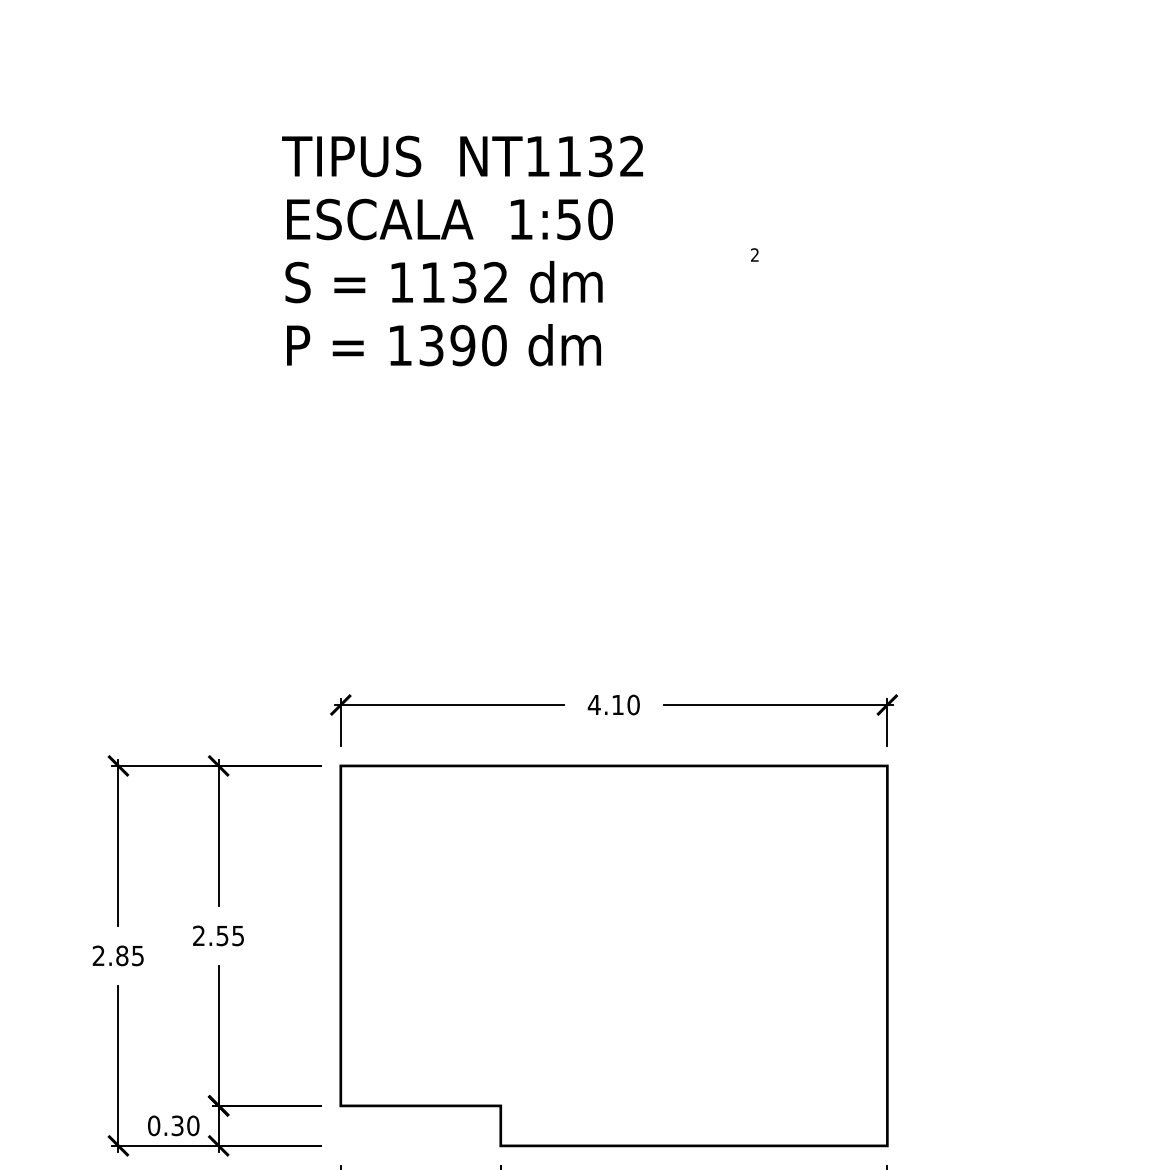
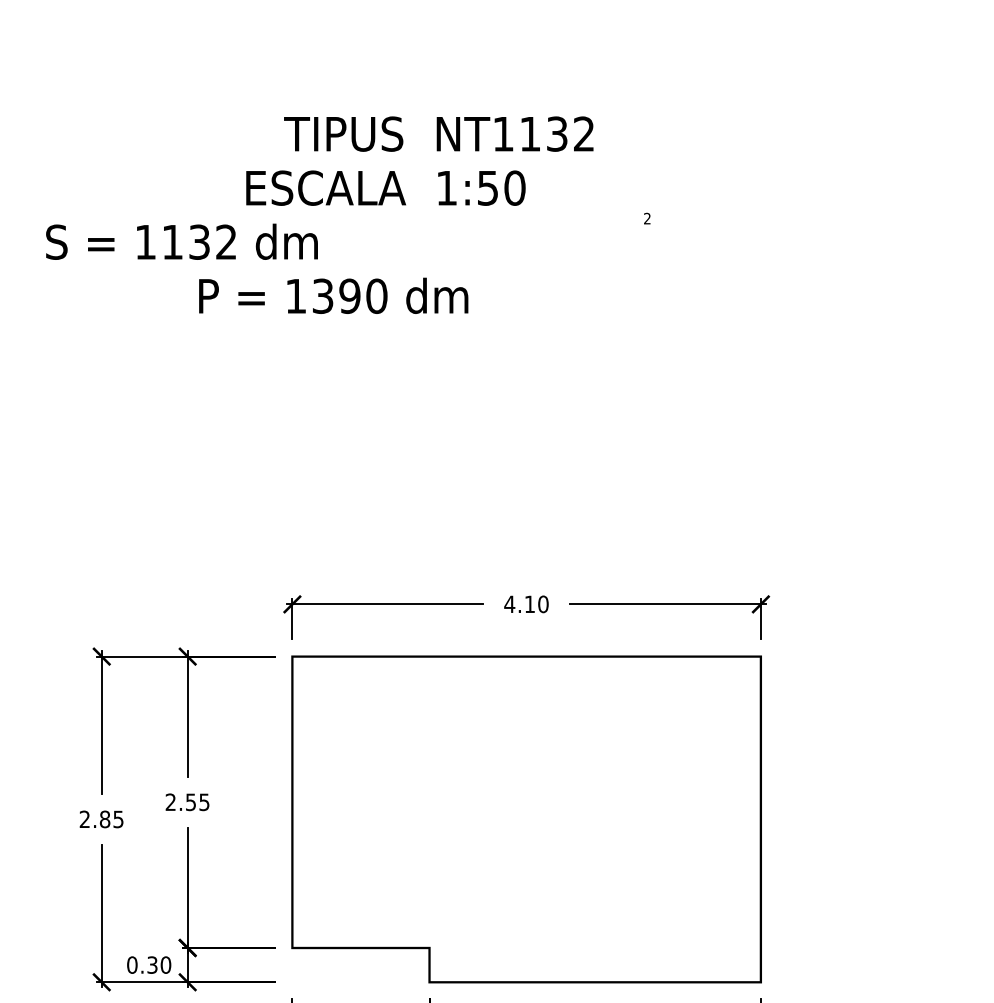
text: (462, 156) -> (438, 134), moved
text: (443, 281) -> (181, 241), moved
text: (443, 345) -> (333, 296), moved

